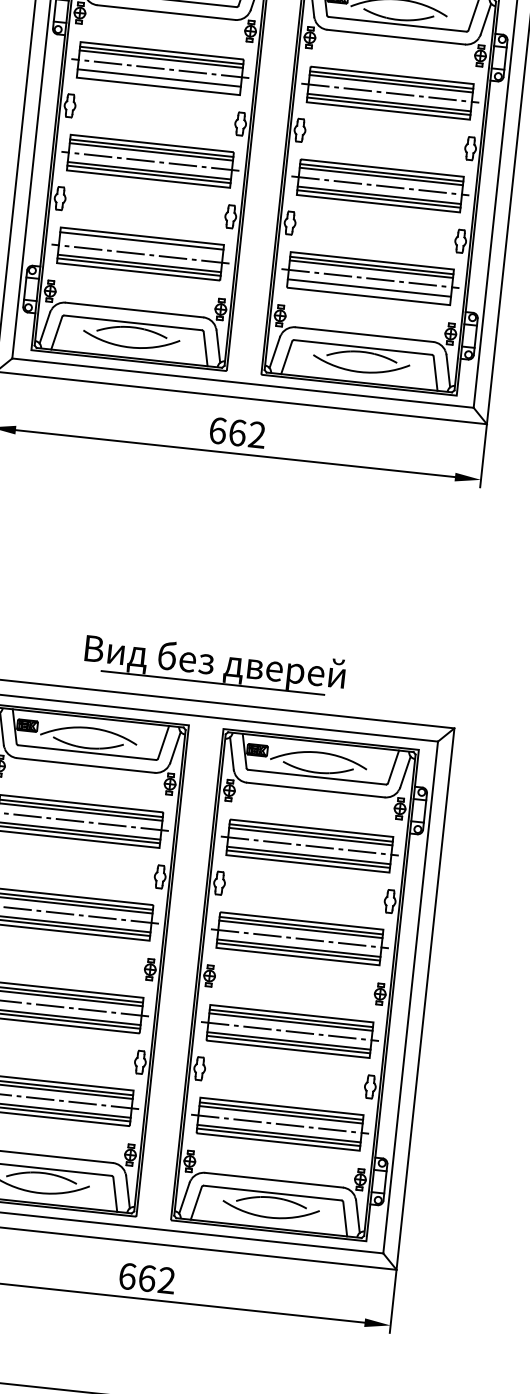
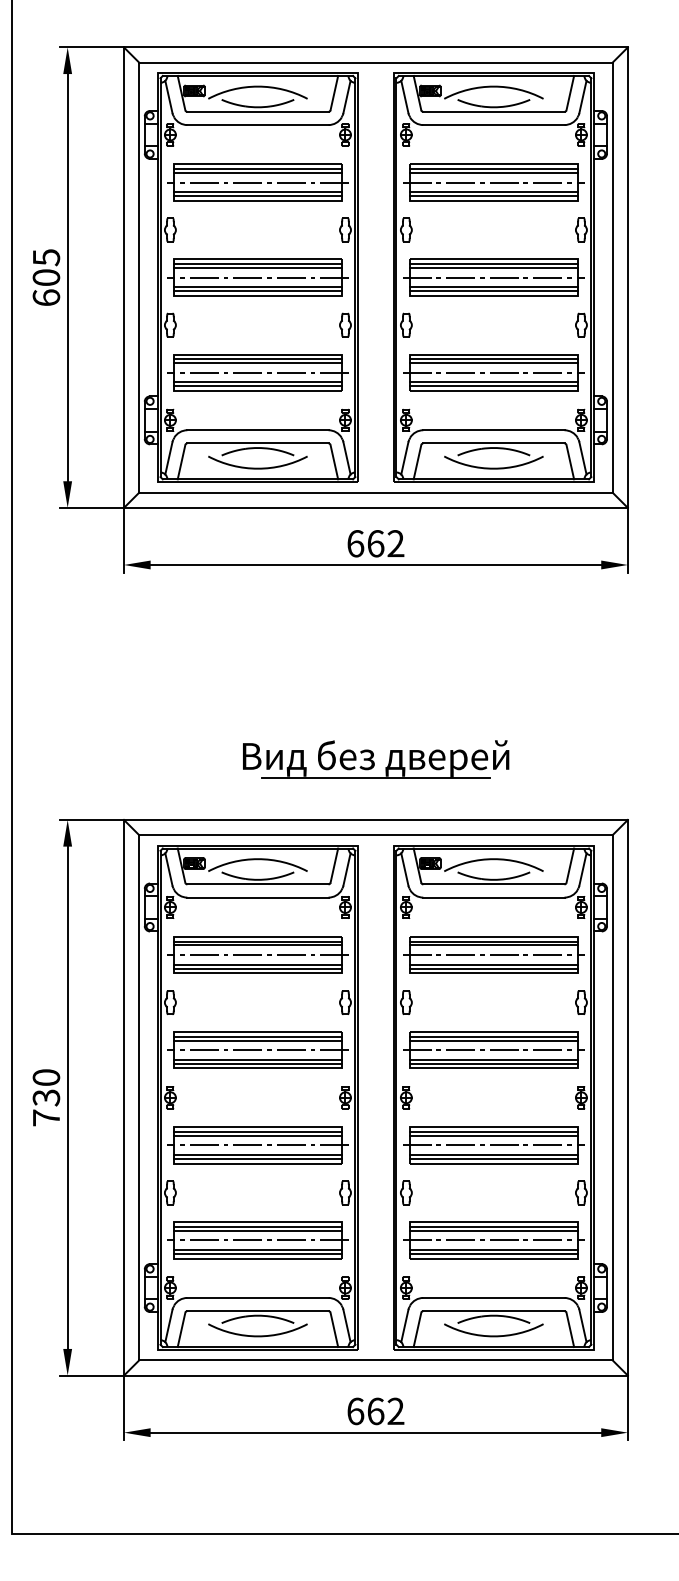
line: (158, 81) -> (257, 195), added
line: (141, 244) -> (257, 363), added
line: (368, 291) -> (493, 386), added
part: (215, 664) -> (376, 759), moved

